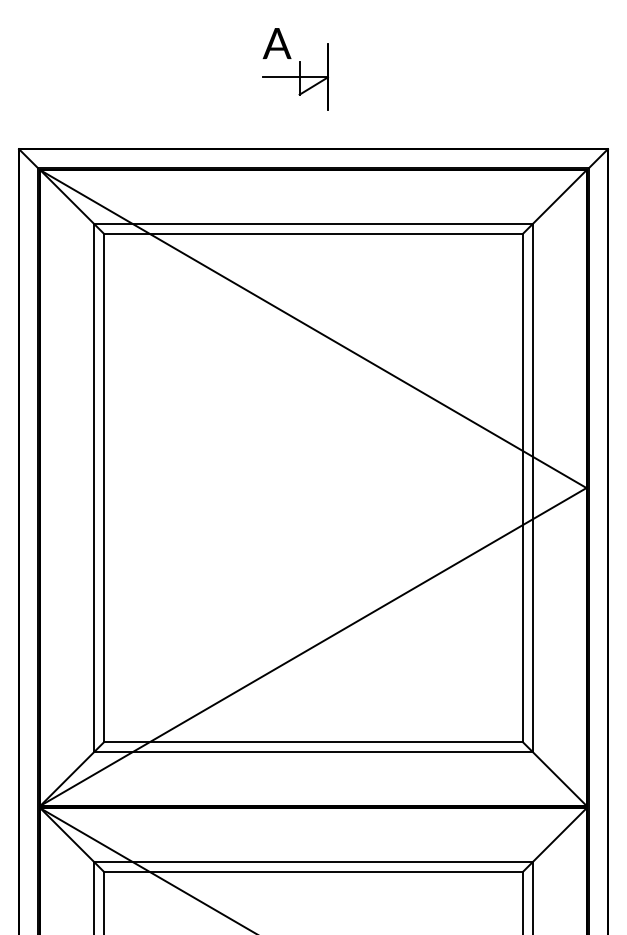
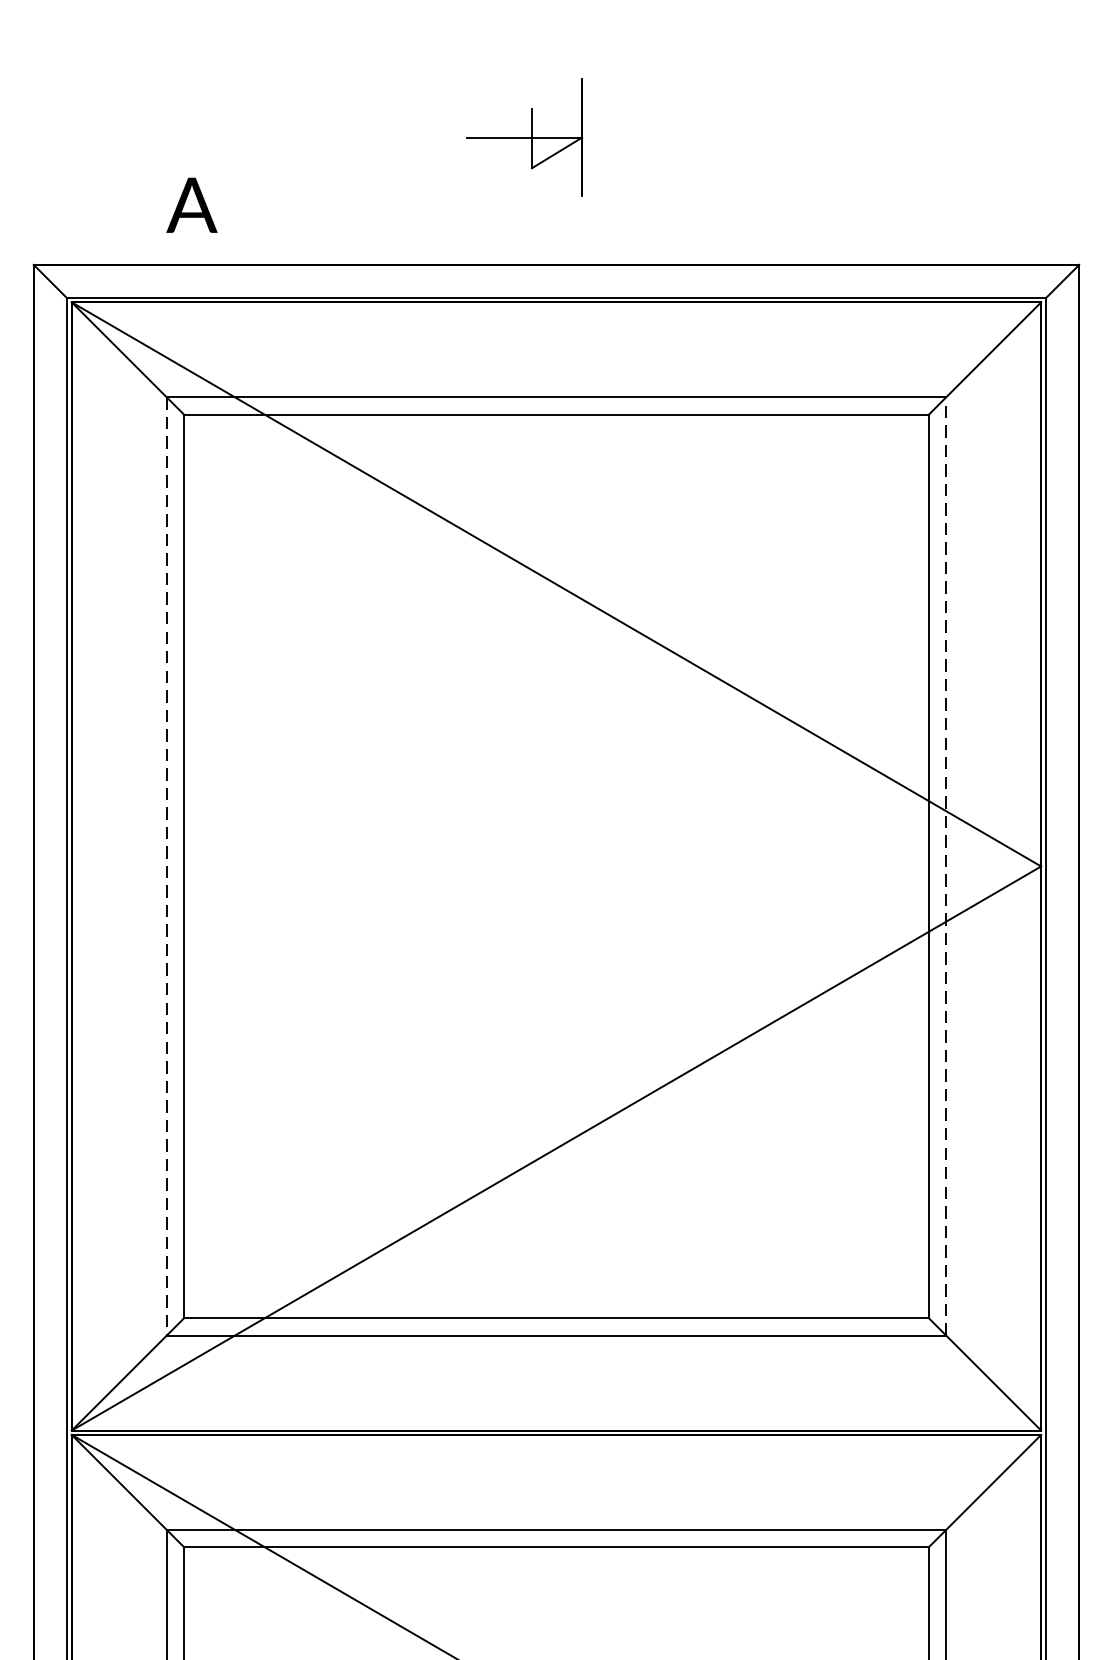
text: (276, 43) -> (190, 205), moved
line: (533, 487) -> (947, 865), solid -> dashed
line: (93, 488) -> (166, 867), solid -> dashed

